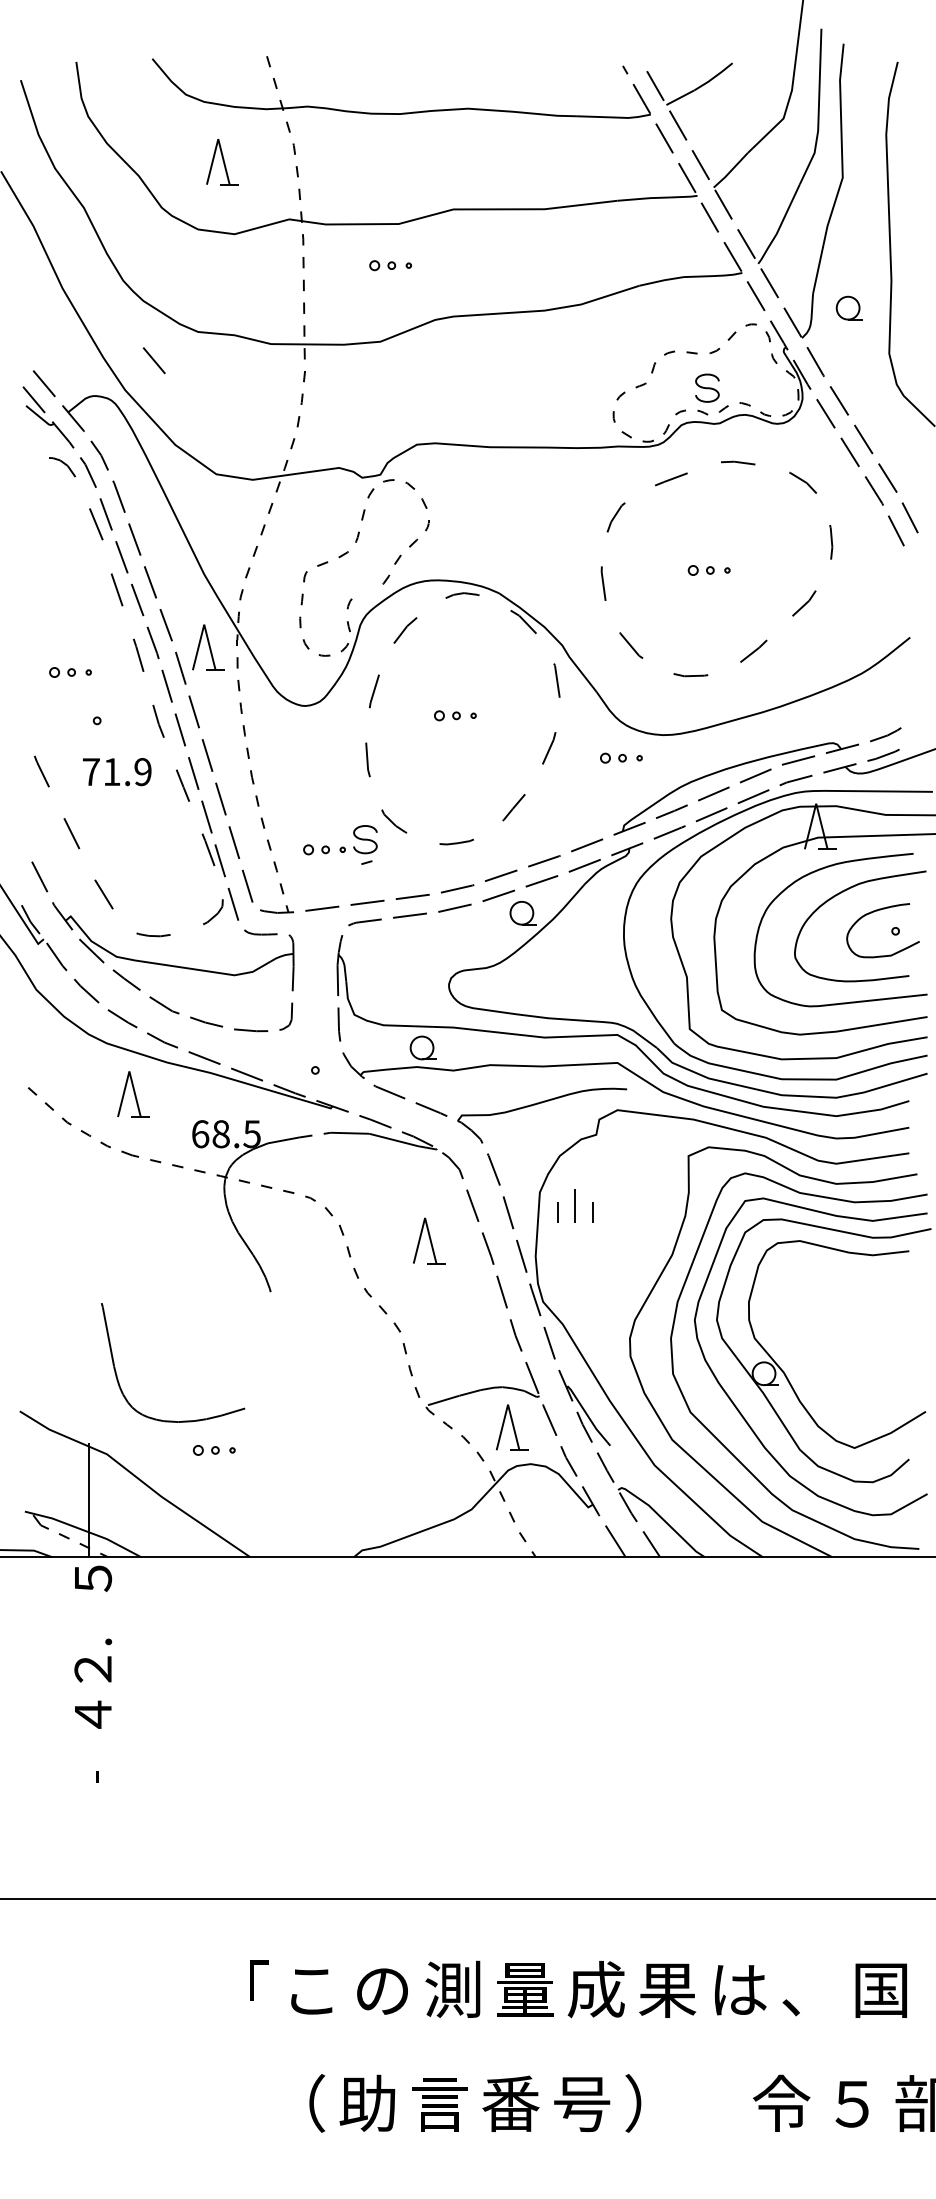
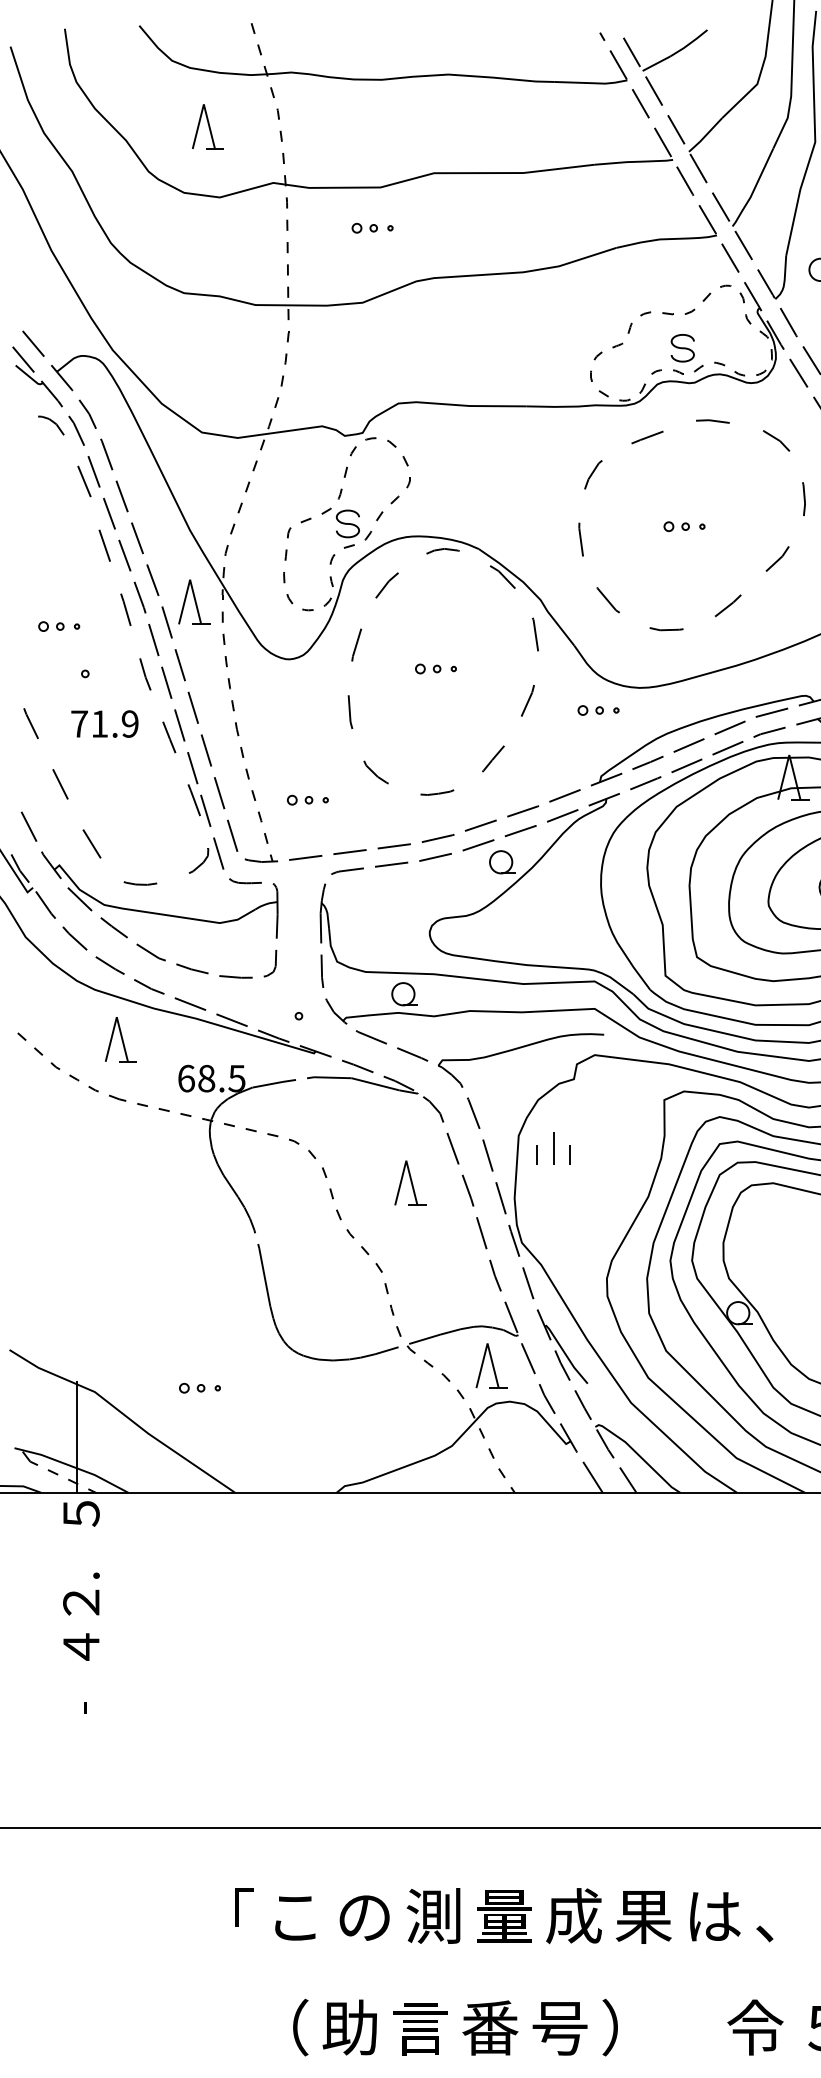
line: (153, 360) -> (140, 321), removed
part: (365, 844) -> (348, 528), moved
part: (117, 1375) -> (273, 1314), moved

